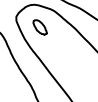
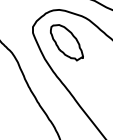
part: (40, 27) -> (67, 42), size x1.67

